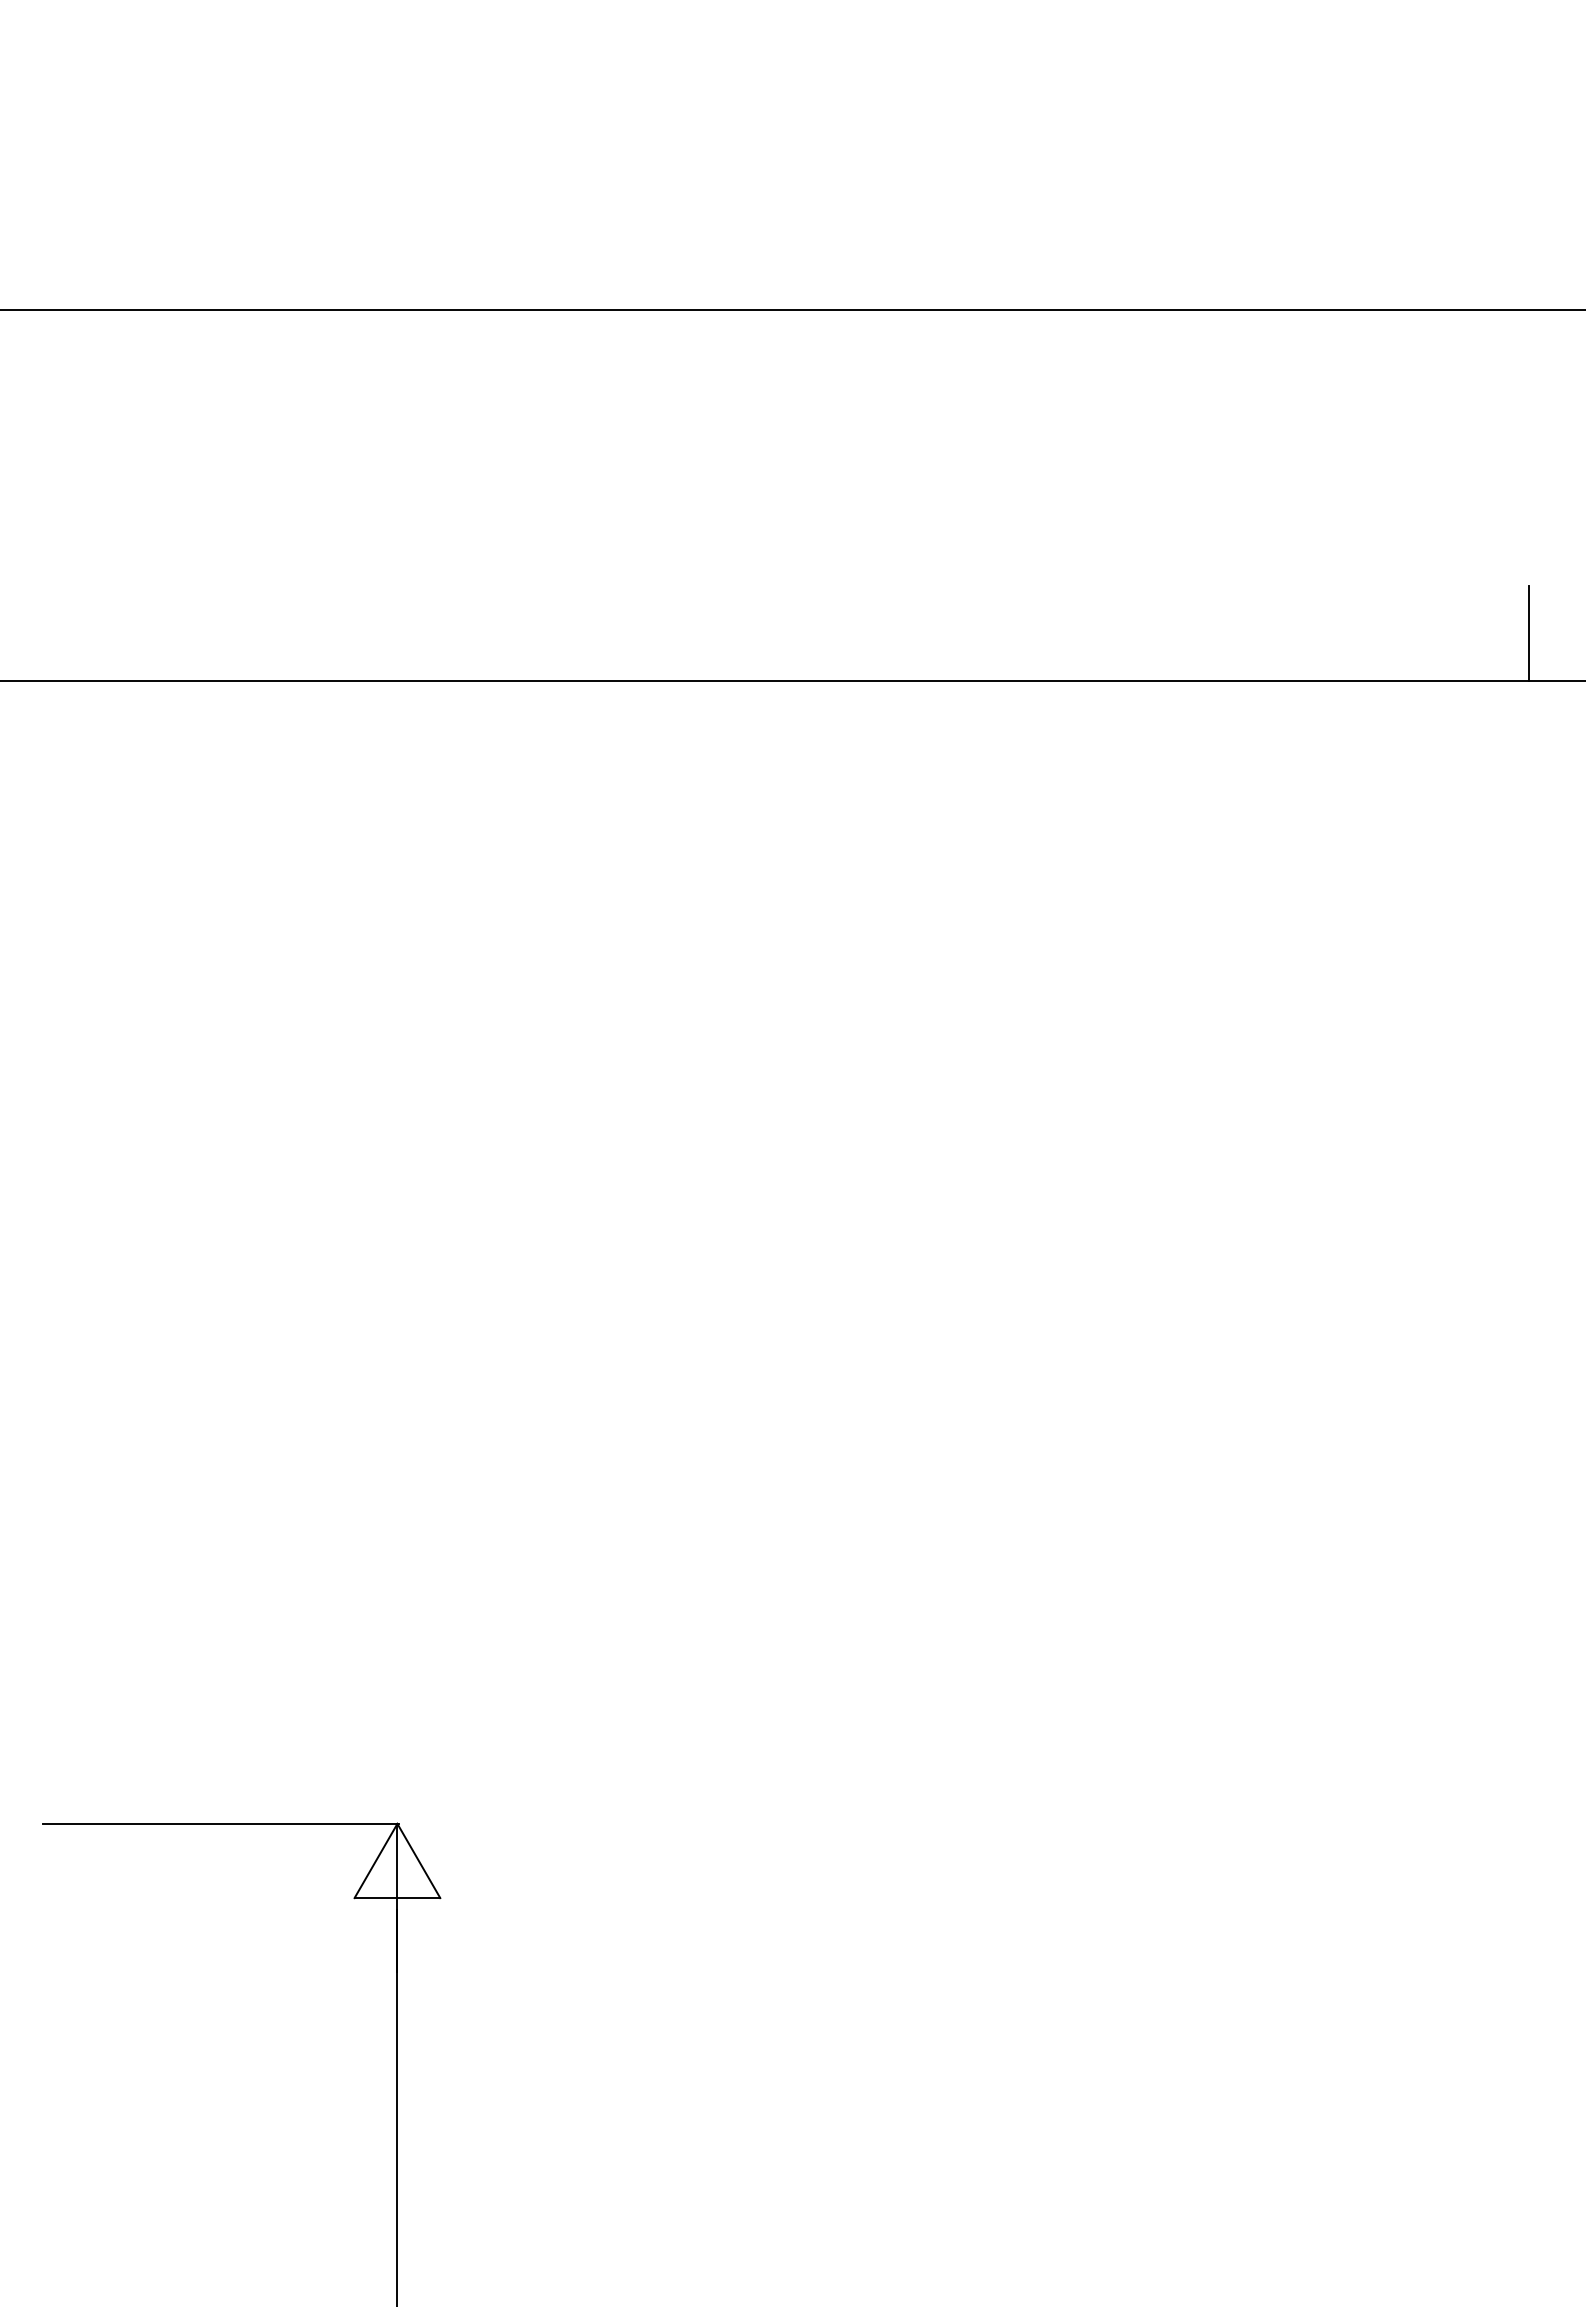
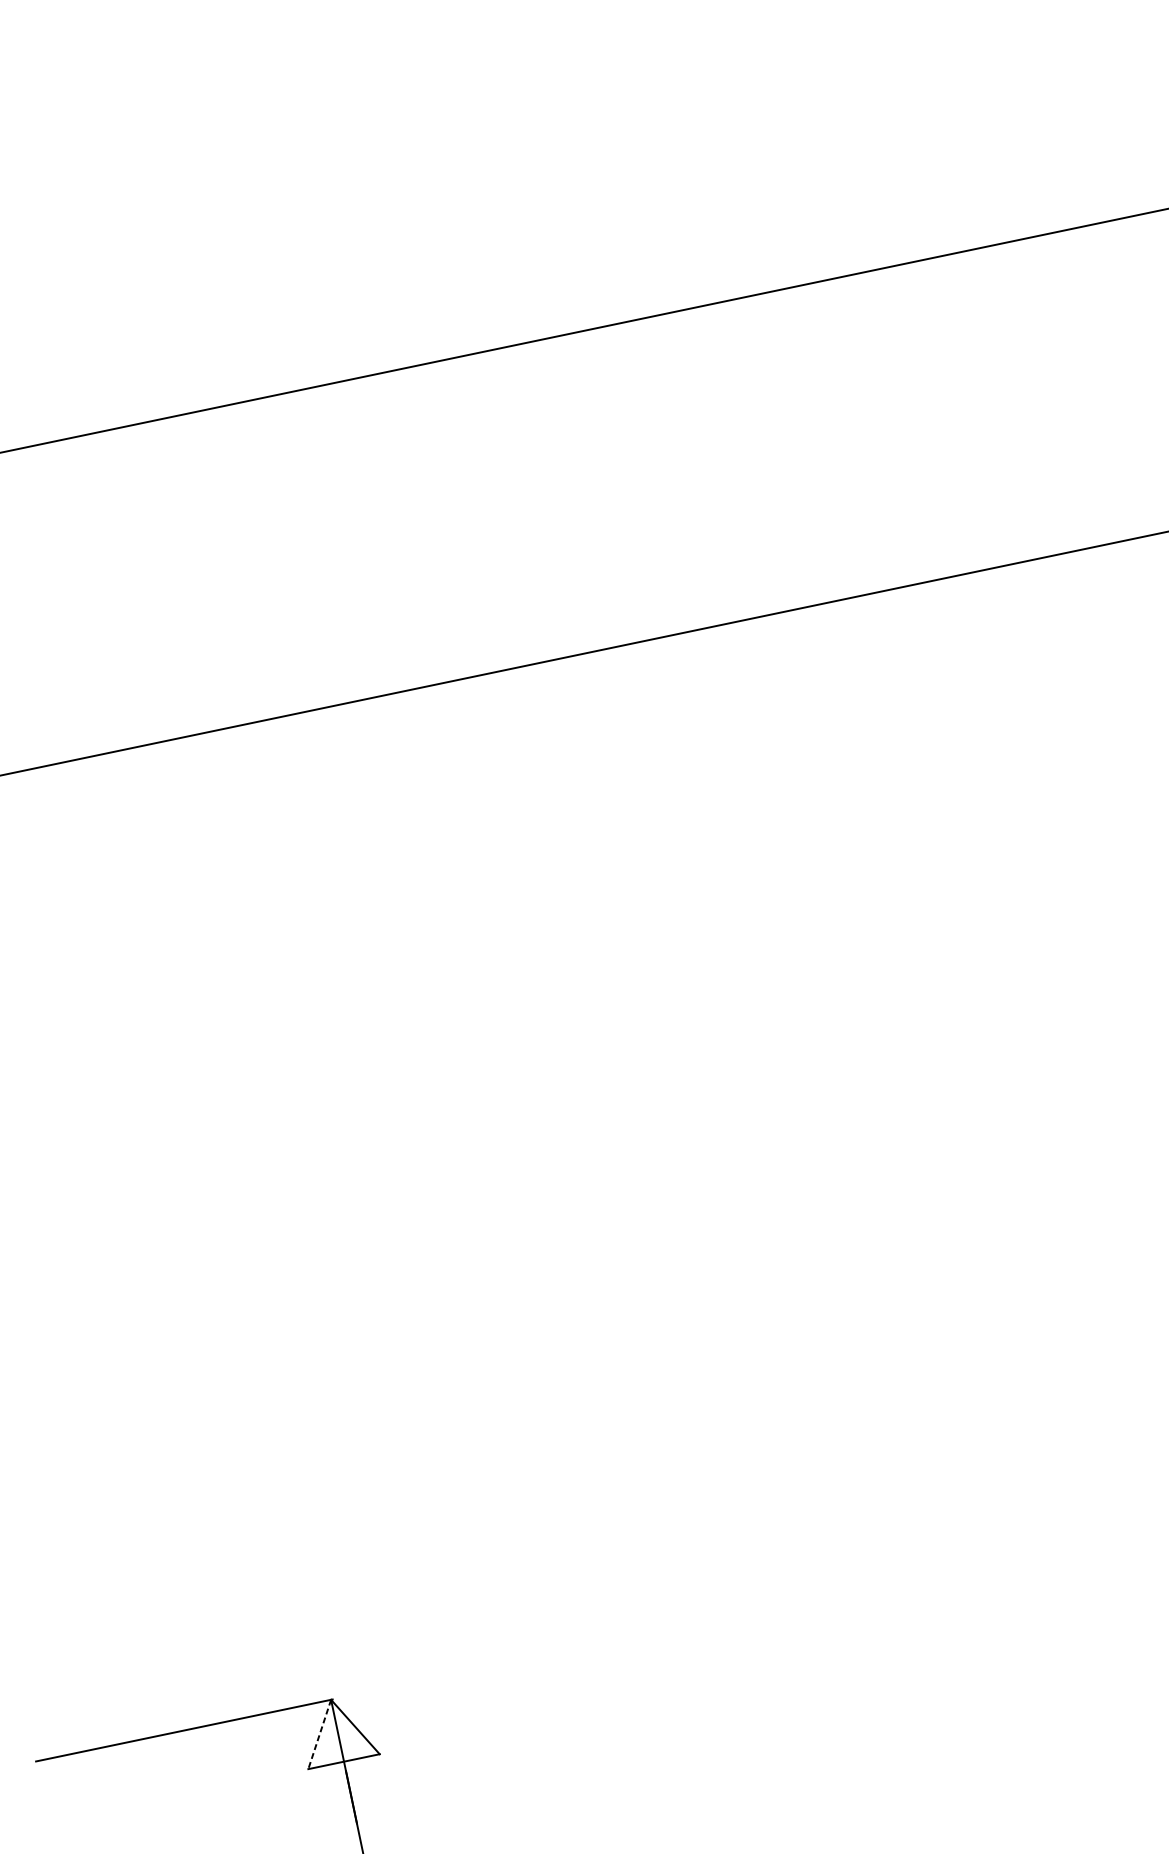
line: (1528, 633) -> (1066, 511), removed
line: (376, 1860) -> (320, 1734), solid -> dashed

